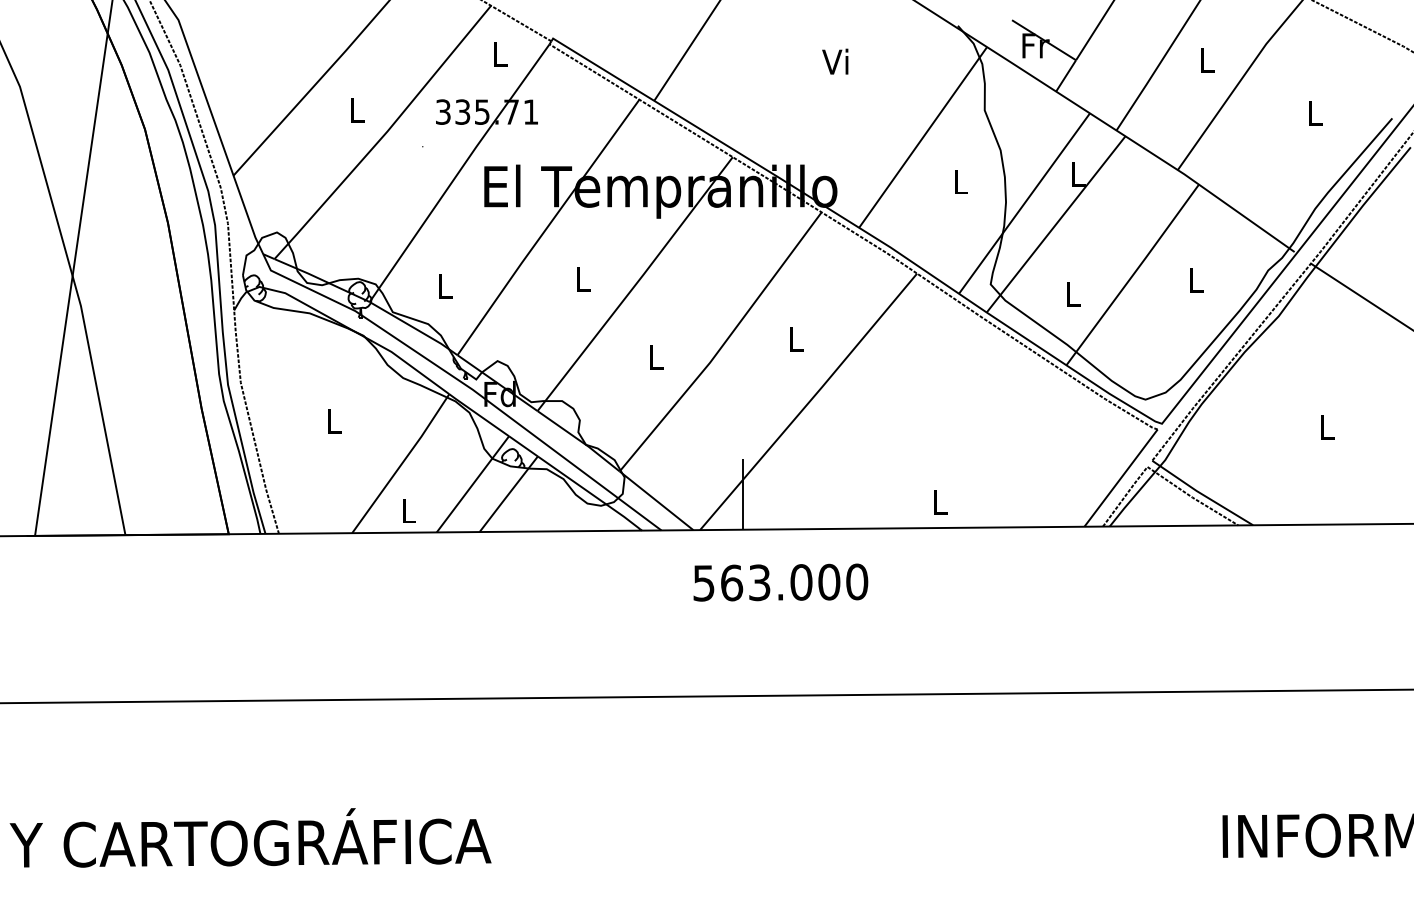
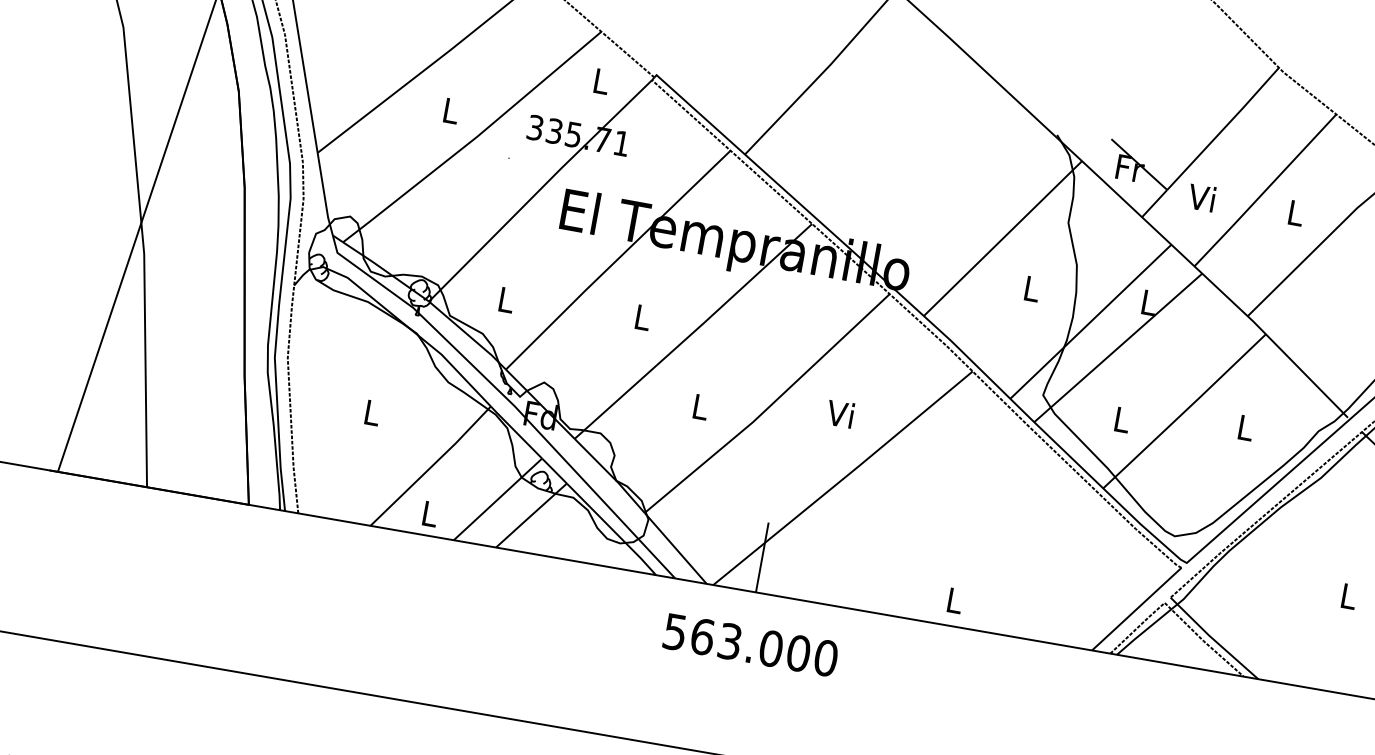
text: (835, 61) -> (1201, 197), moved
text: (794, 338) -> (840, 413), L -> Vi
text: (780, 582) -> (750, 645), moved

